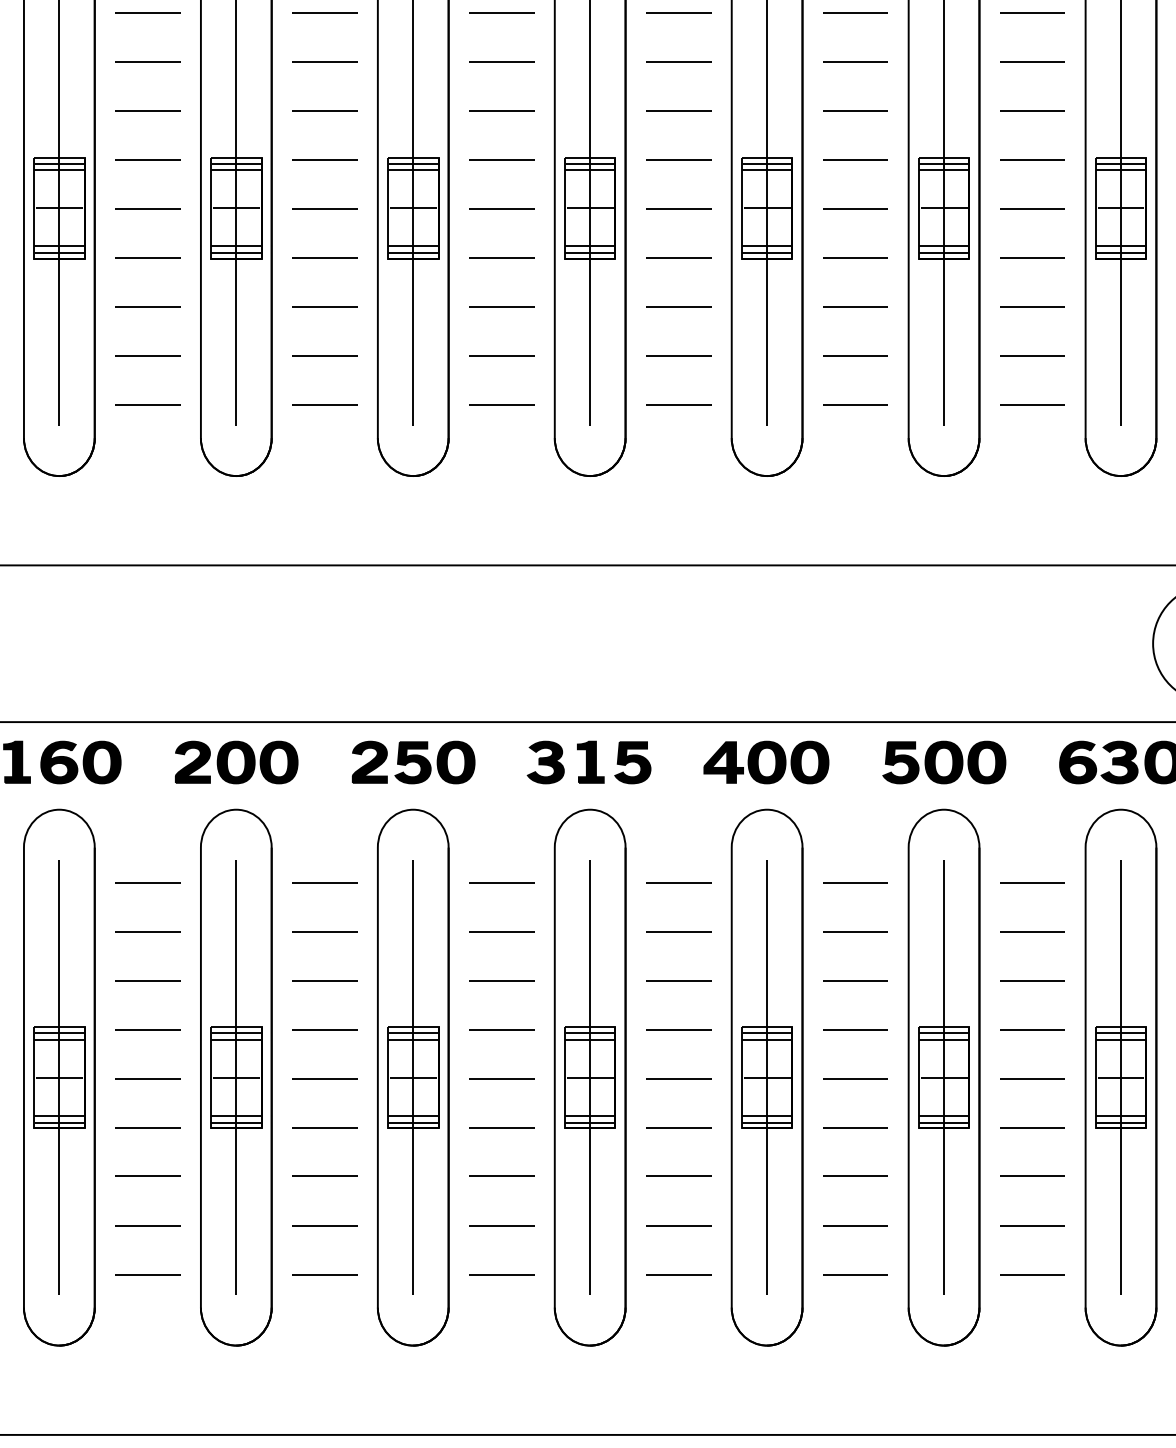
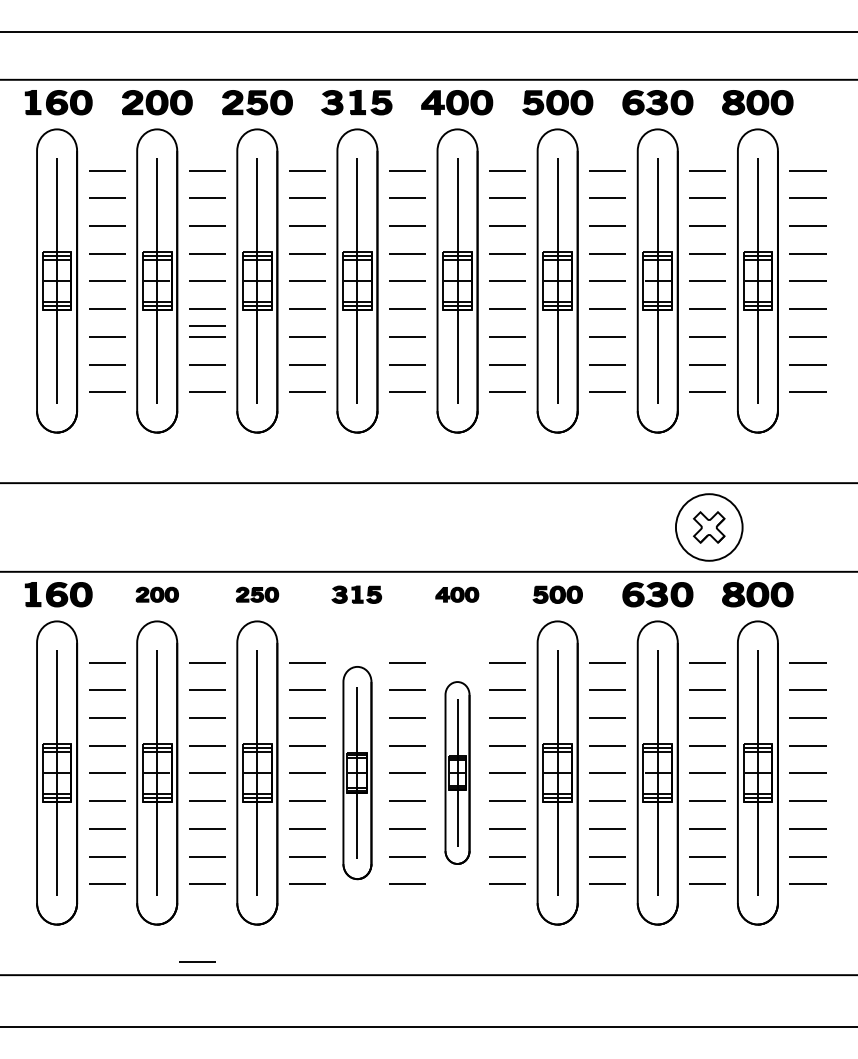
line: (325, 286) -> (207, 325), added
part: (236, 762) -> (157, 594), size x0.6
part: (413, 762) -> (257, 594), size x0.6
part: (588, 762) -> (356, 594), size x0.7
part: (767, 762) -> (457, 594), size x0.6
part: (943, 762) -> (557, 594), size x0.7
part: (590, 1076) -> (357, 772), size x0.7
part: (767, 1076) -> (457, 772), size x0.6
line: (307, 1410) -> (197, 961), added

